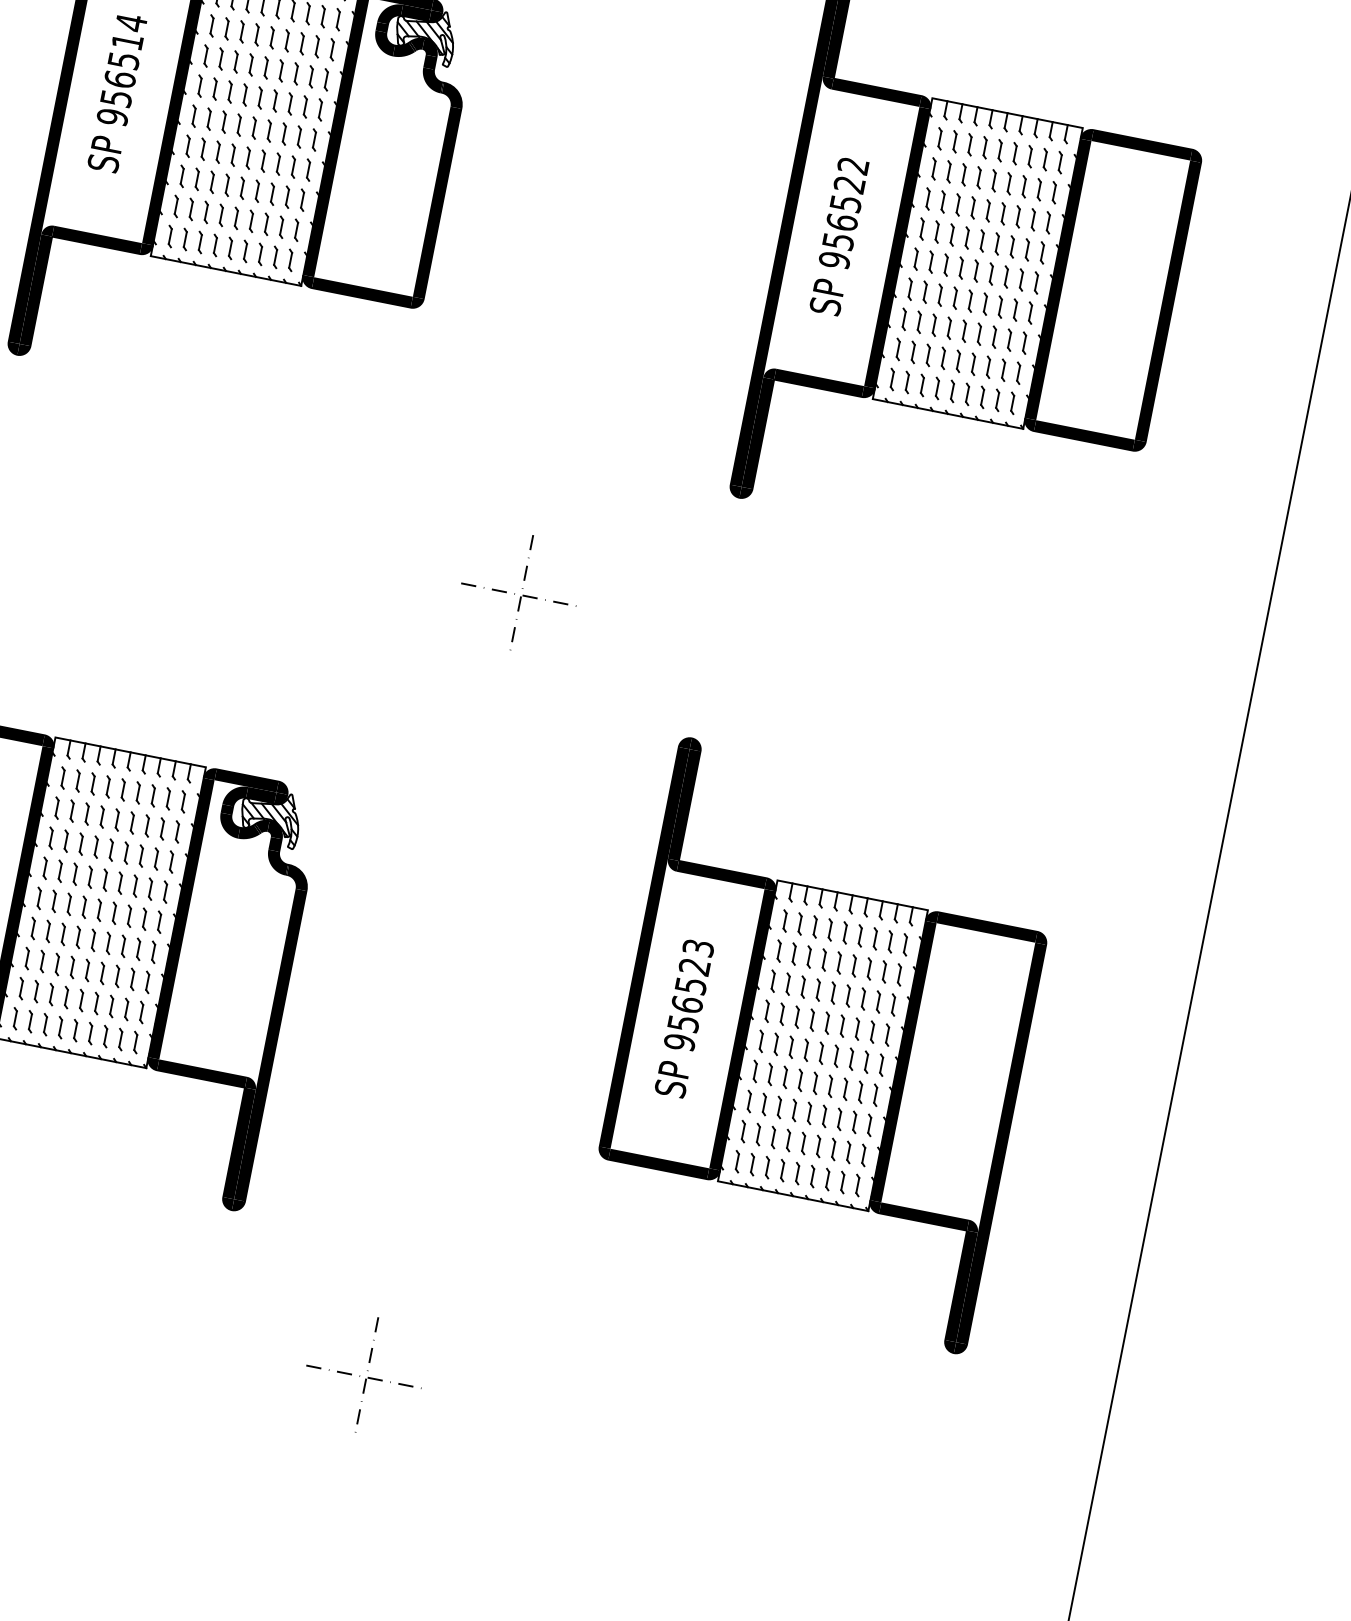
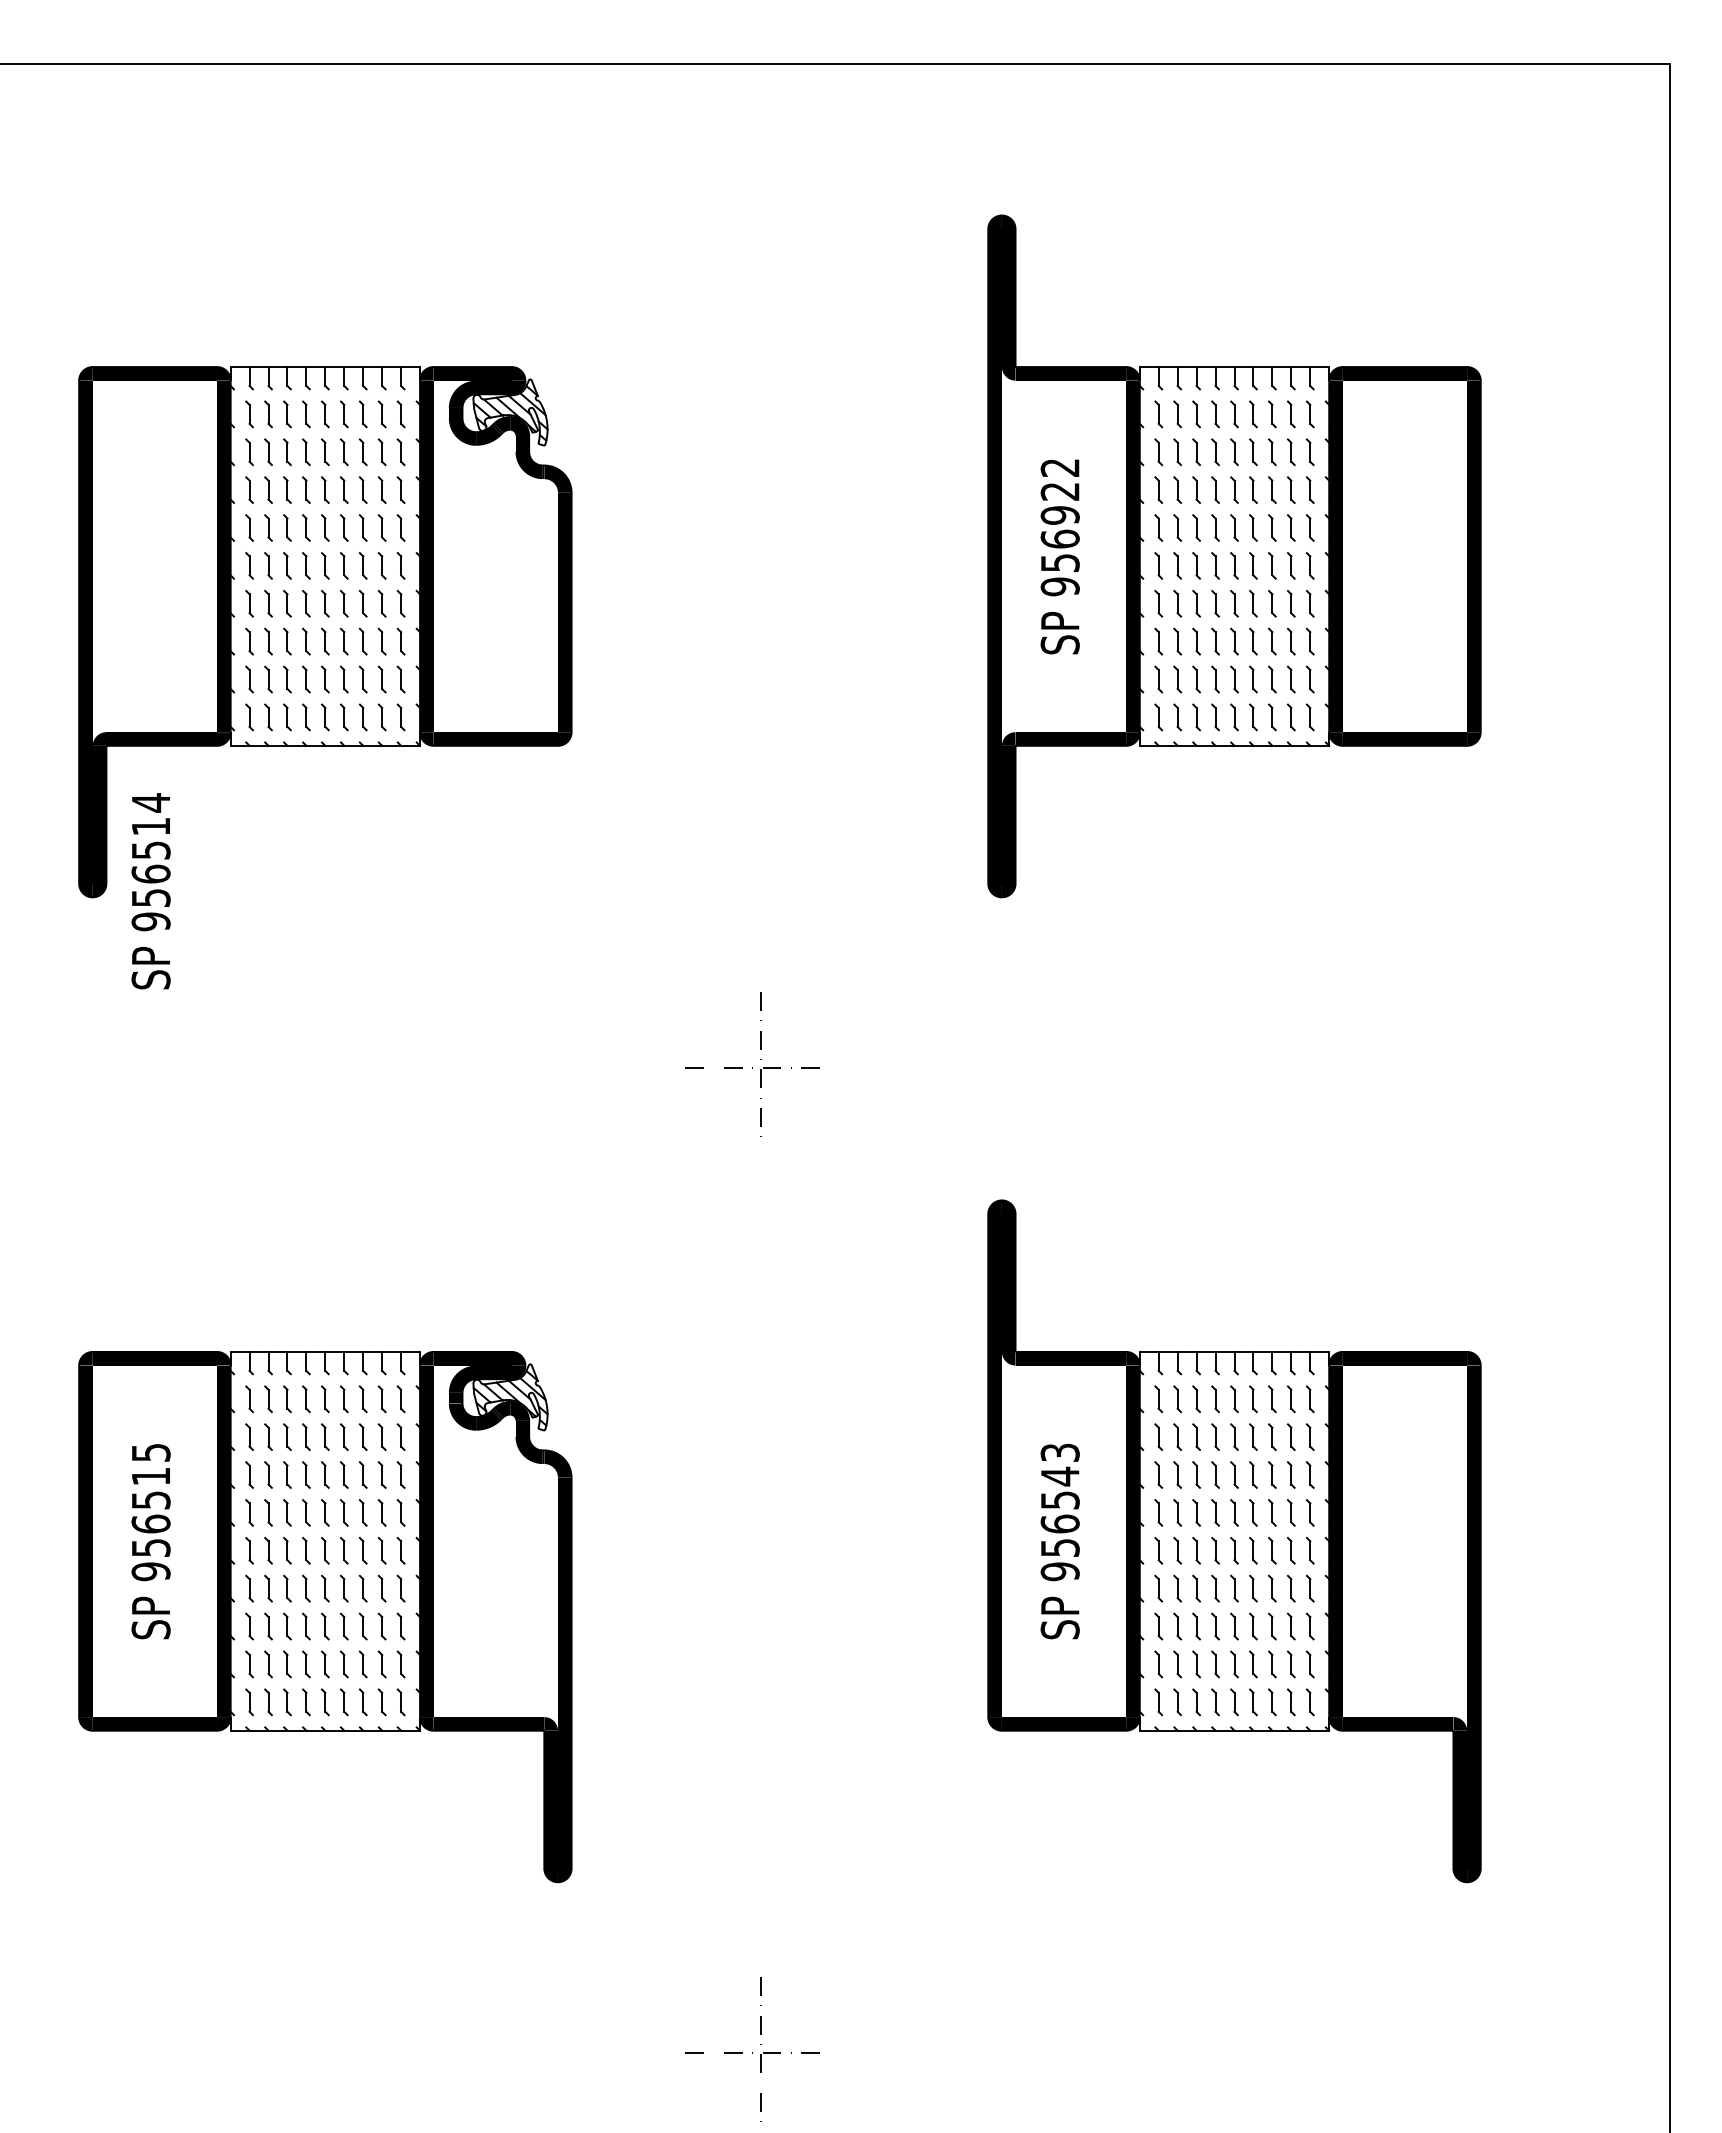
text: (116, 93) -> (150, 891), moved
text: (845, 203) -> (1059, 515), 956522 -> 956922
text: (694, 966) -> (1059, 1476), 956523 -> 956543

